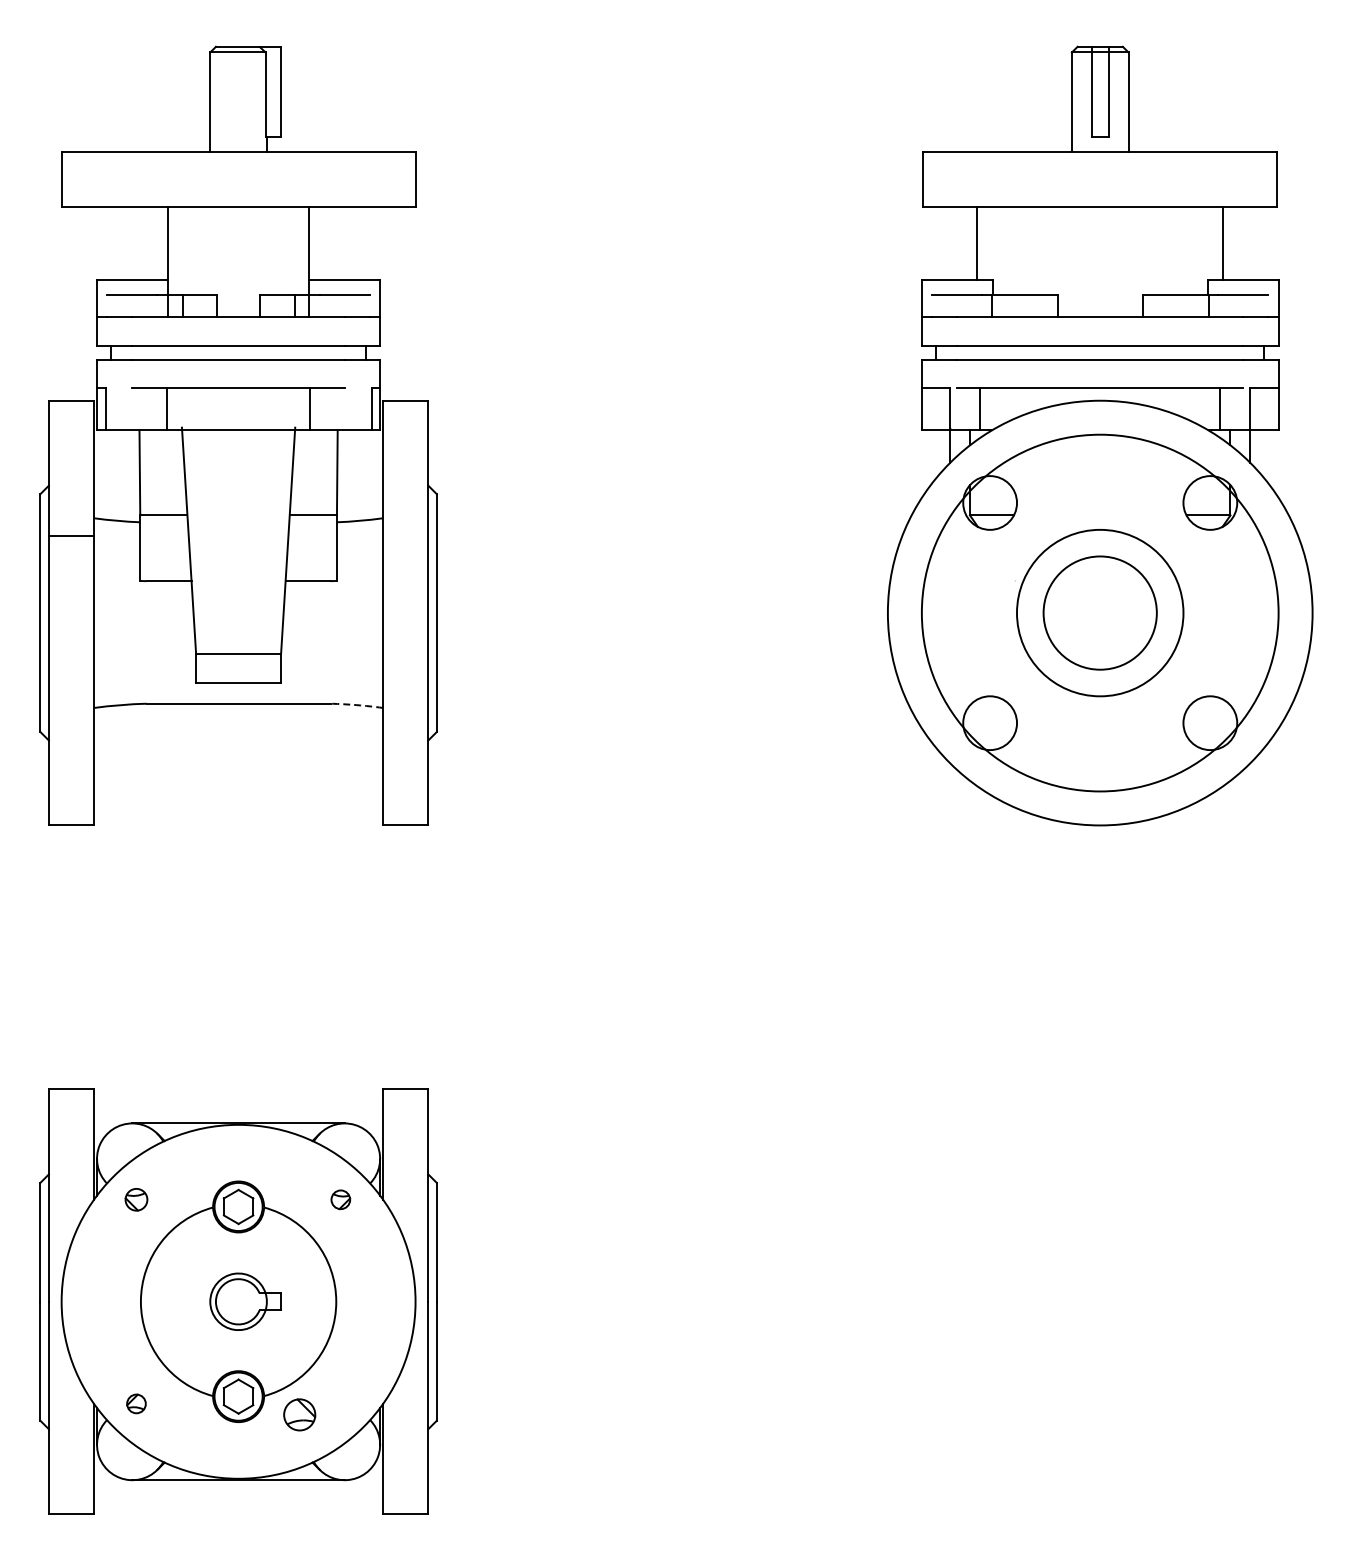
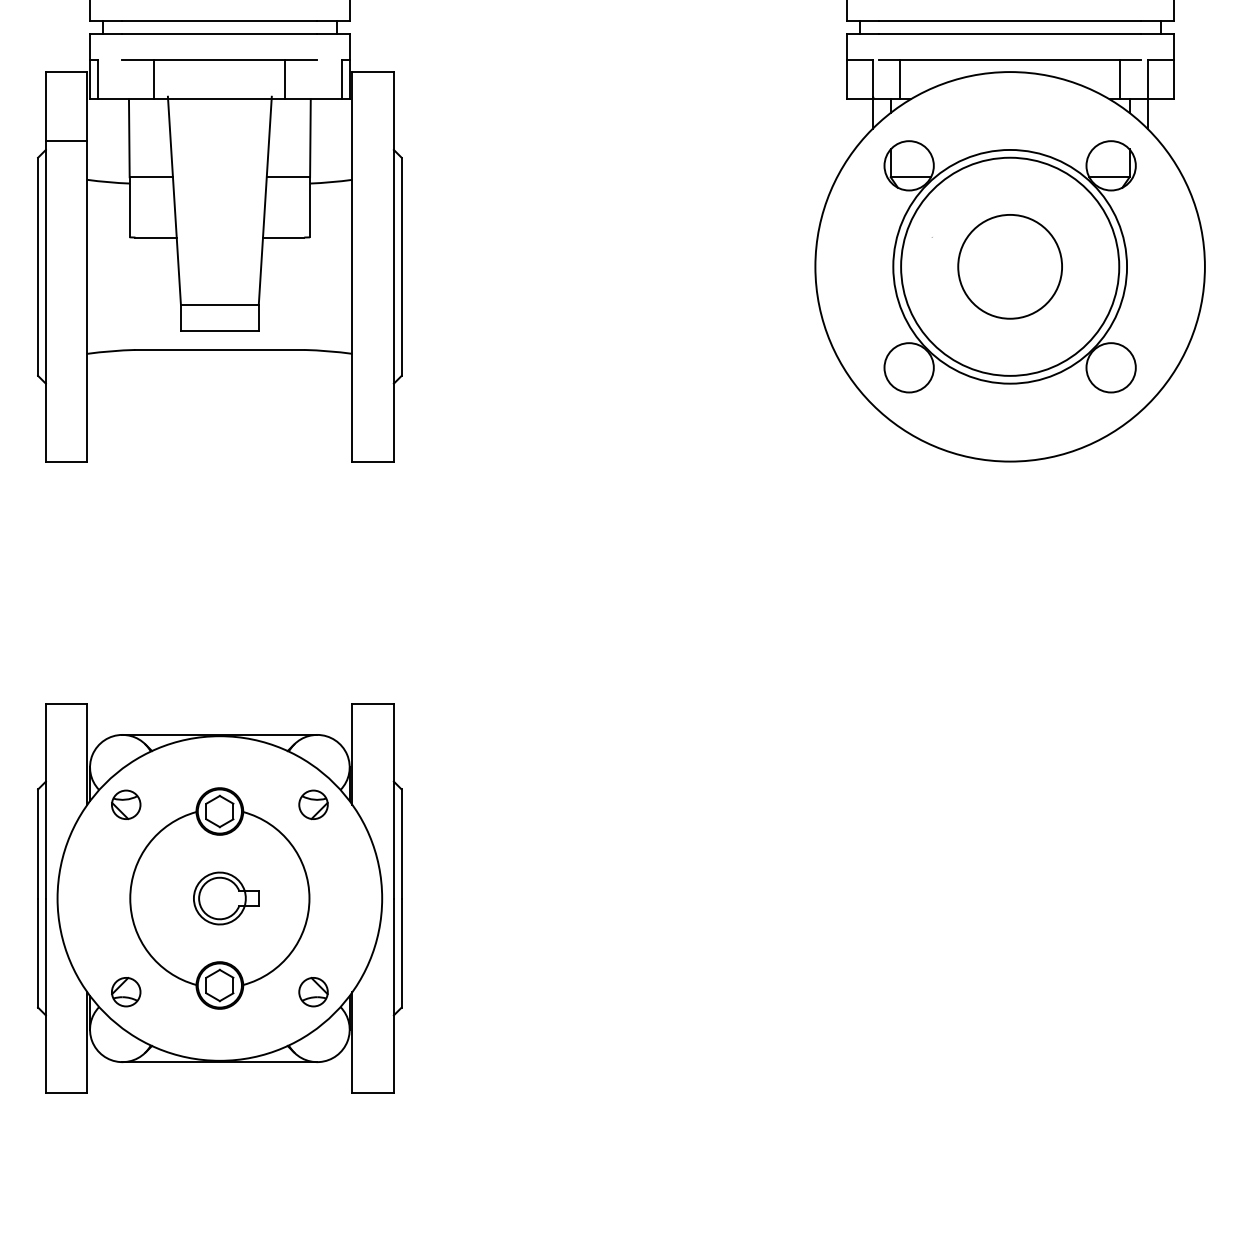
line: (71, 536) -> (66, 141), moved
circle: (1099, 612) -> (1009, 266), size x0.71
circle: (1100, 613) -> (1010, 267), size x1.43
arc: (356, 705) -> (328, 351), dashed -> solid
part: (136, 1199) -> (126, 804), size x1.43
part: (340, 1199) -> (313, 804), size x1.67
part: (136, 1403) -> (126, 991), size x1.67
part: (299, 1414) -> (313, 991), moved

